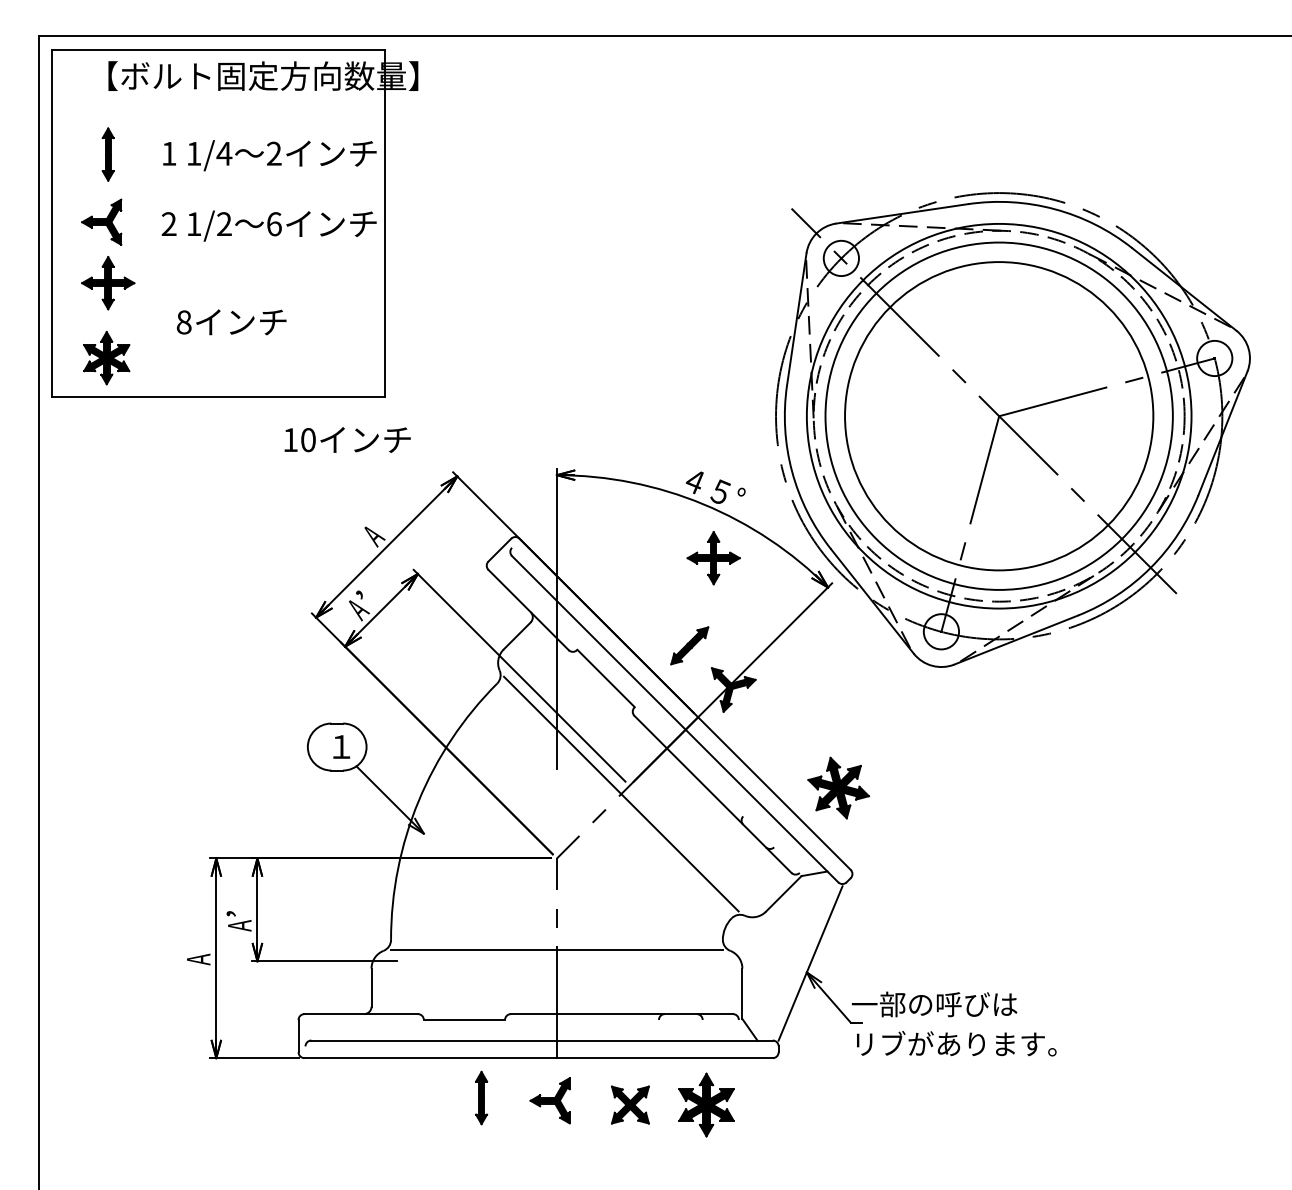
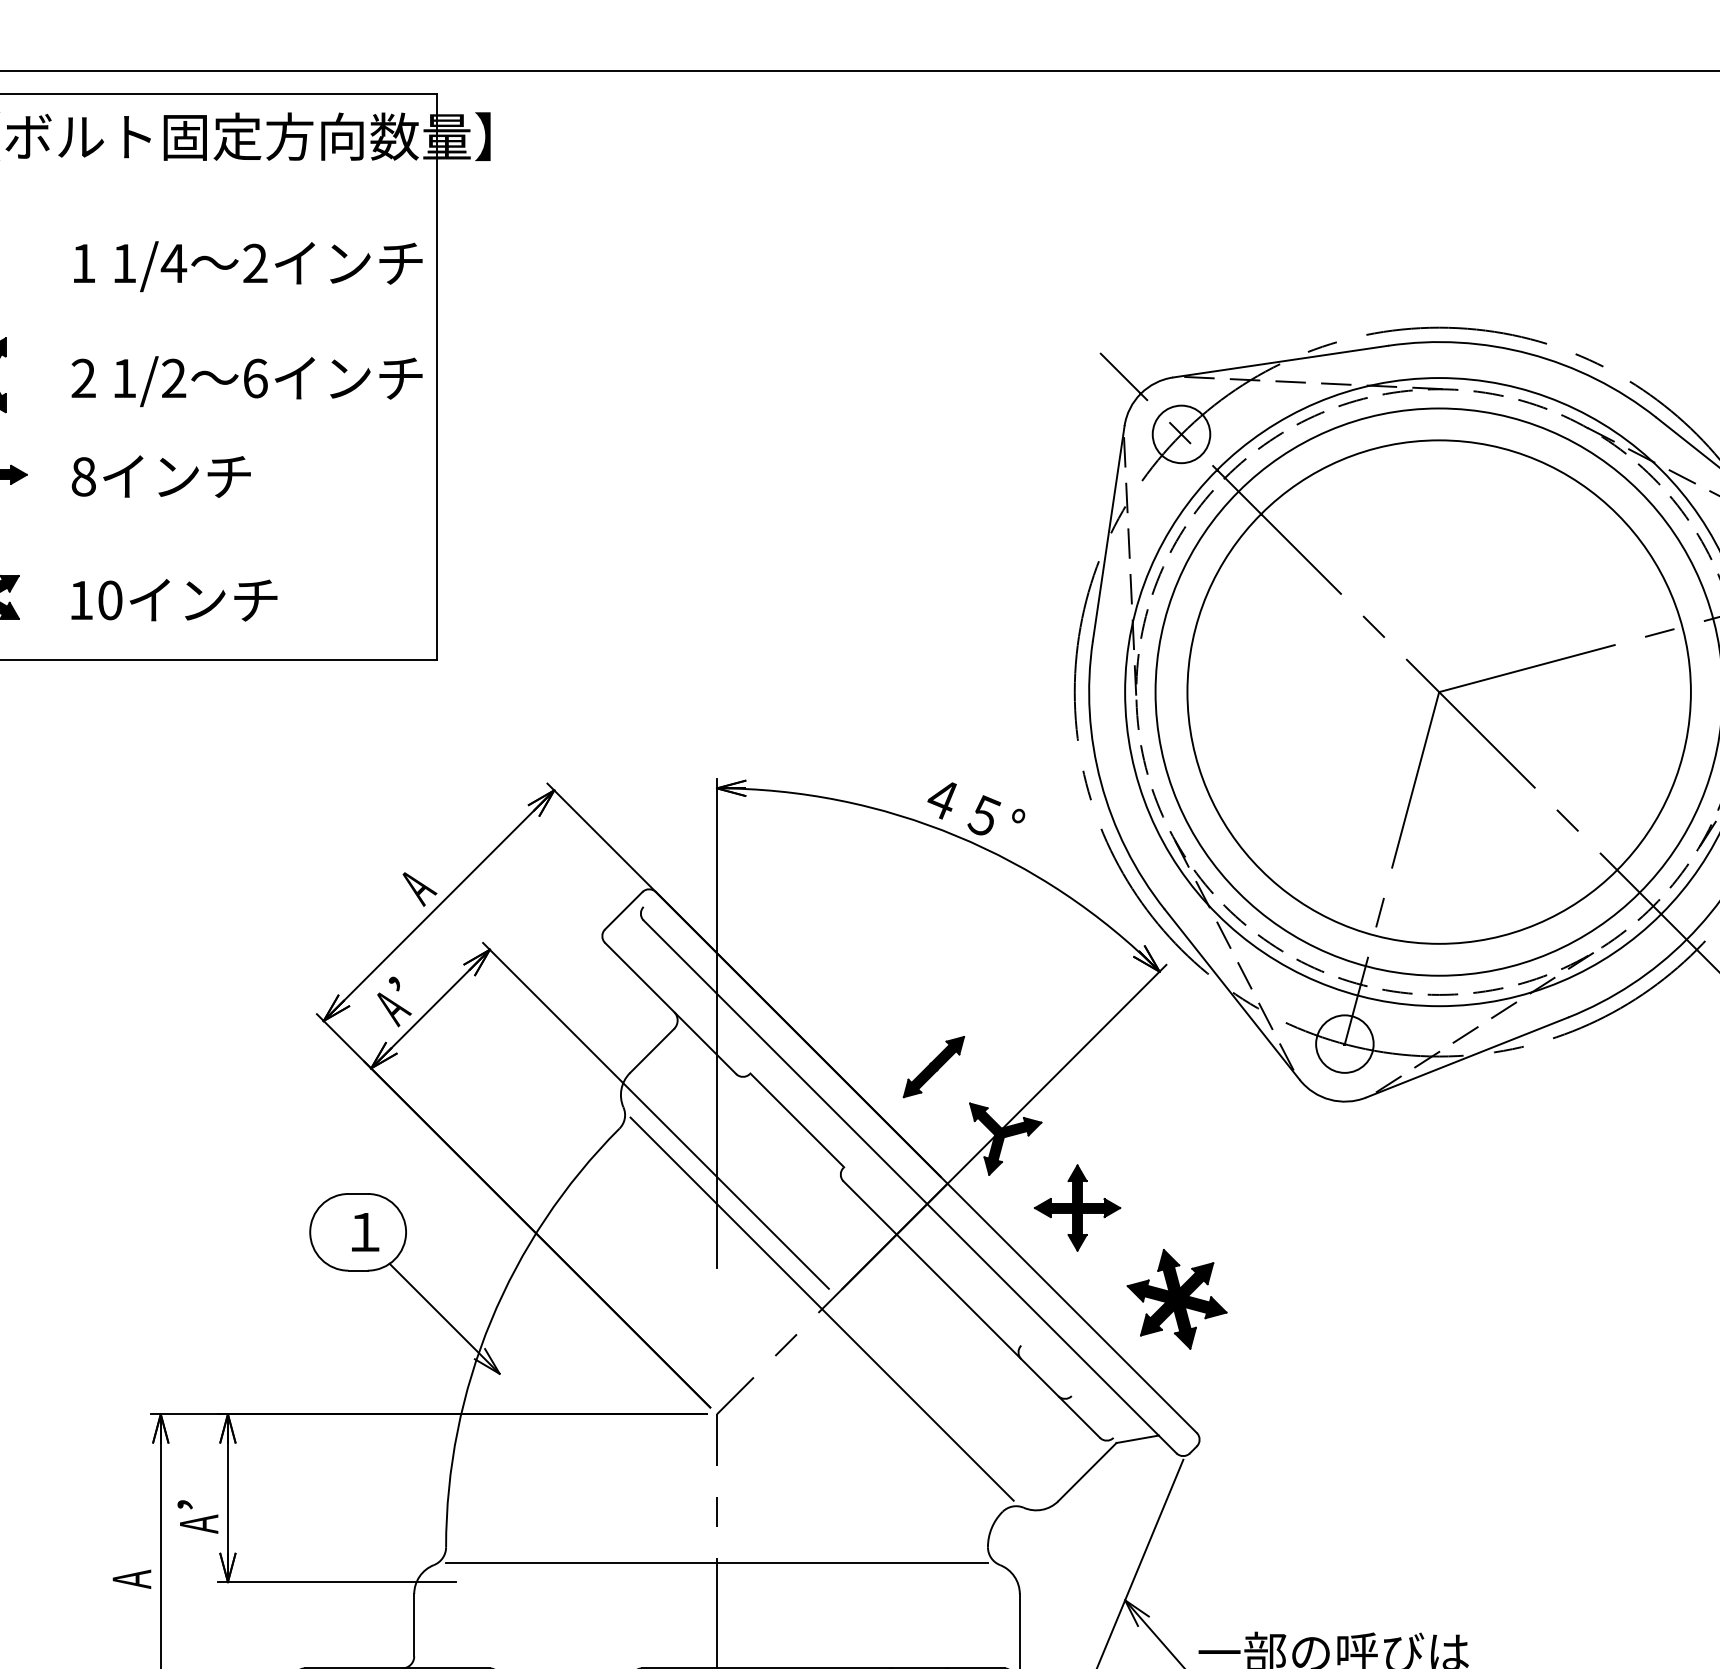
text: (231, 322) -> (161, 476), moved
text: (347, 439) -> (174, 599), moved
part: (713, 558) -> (1077, 1208), moved

